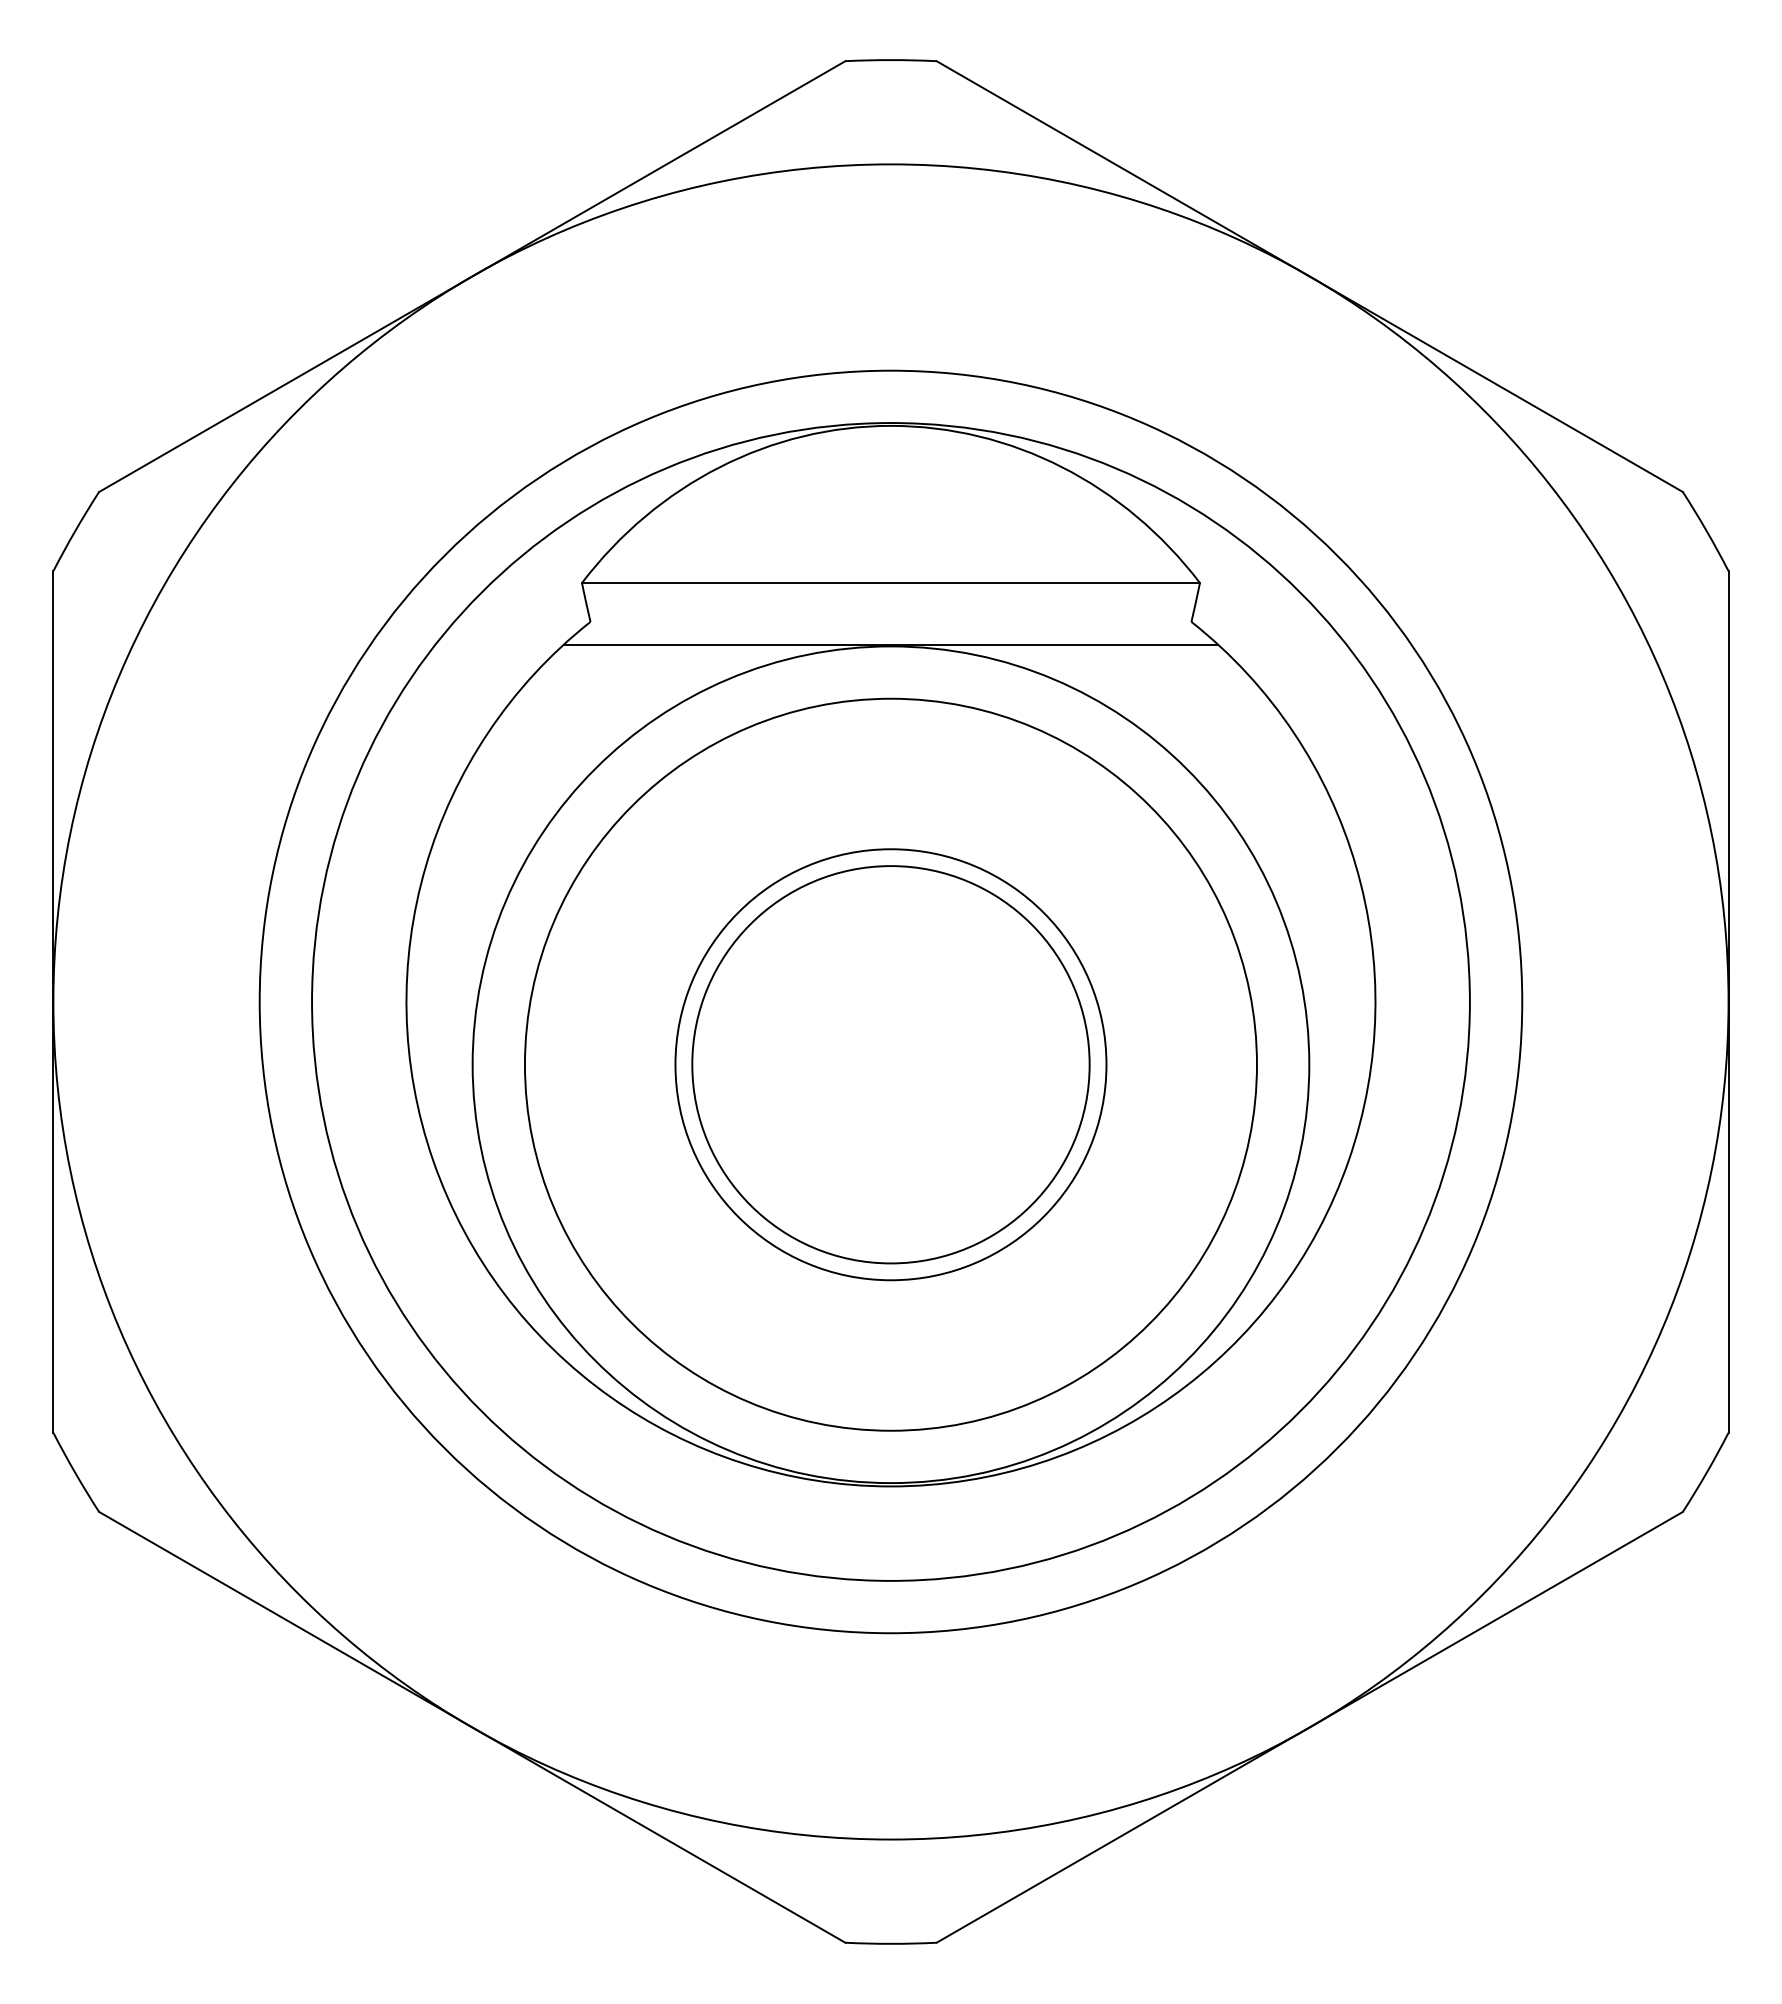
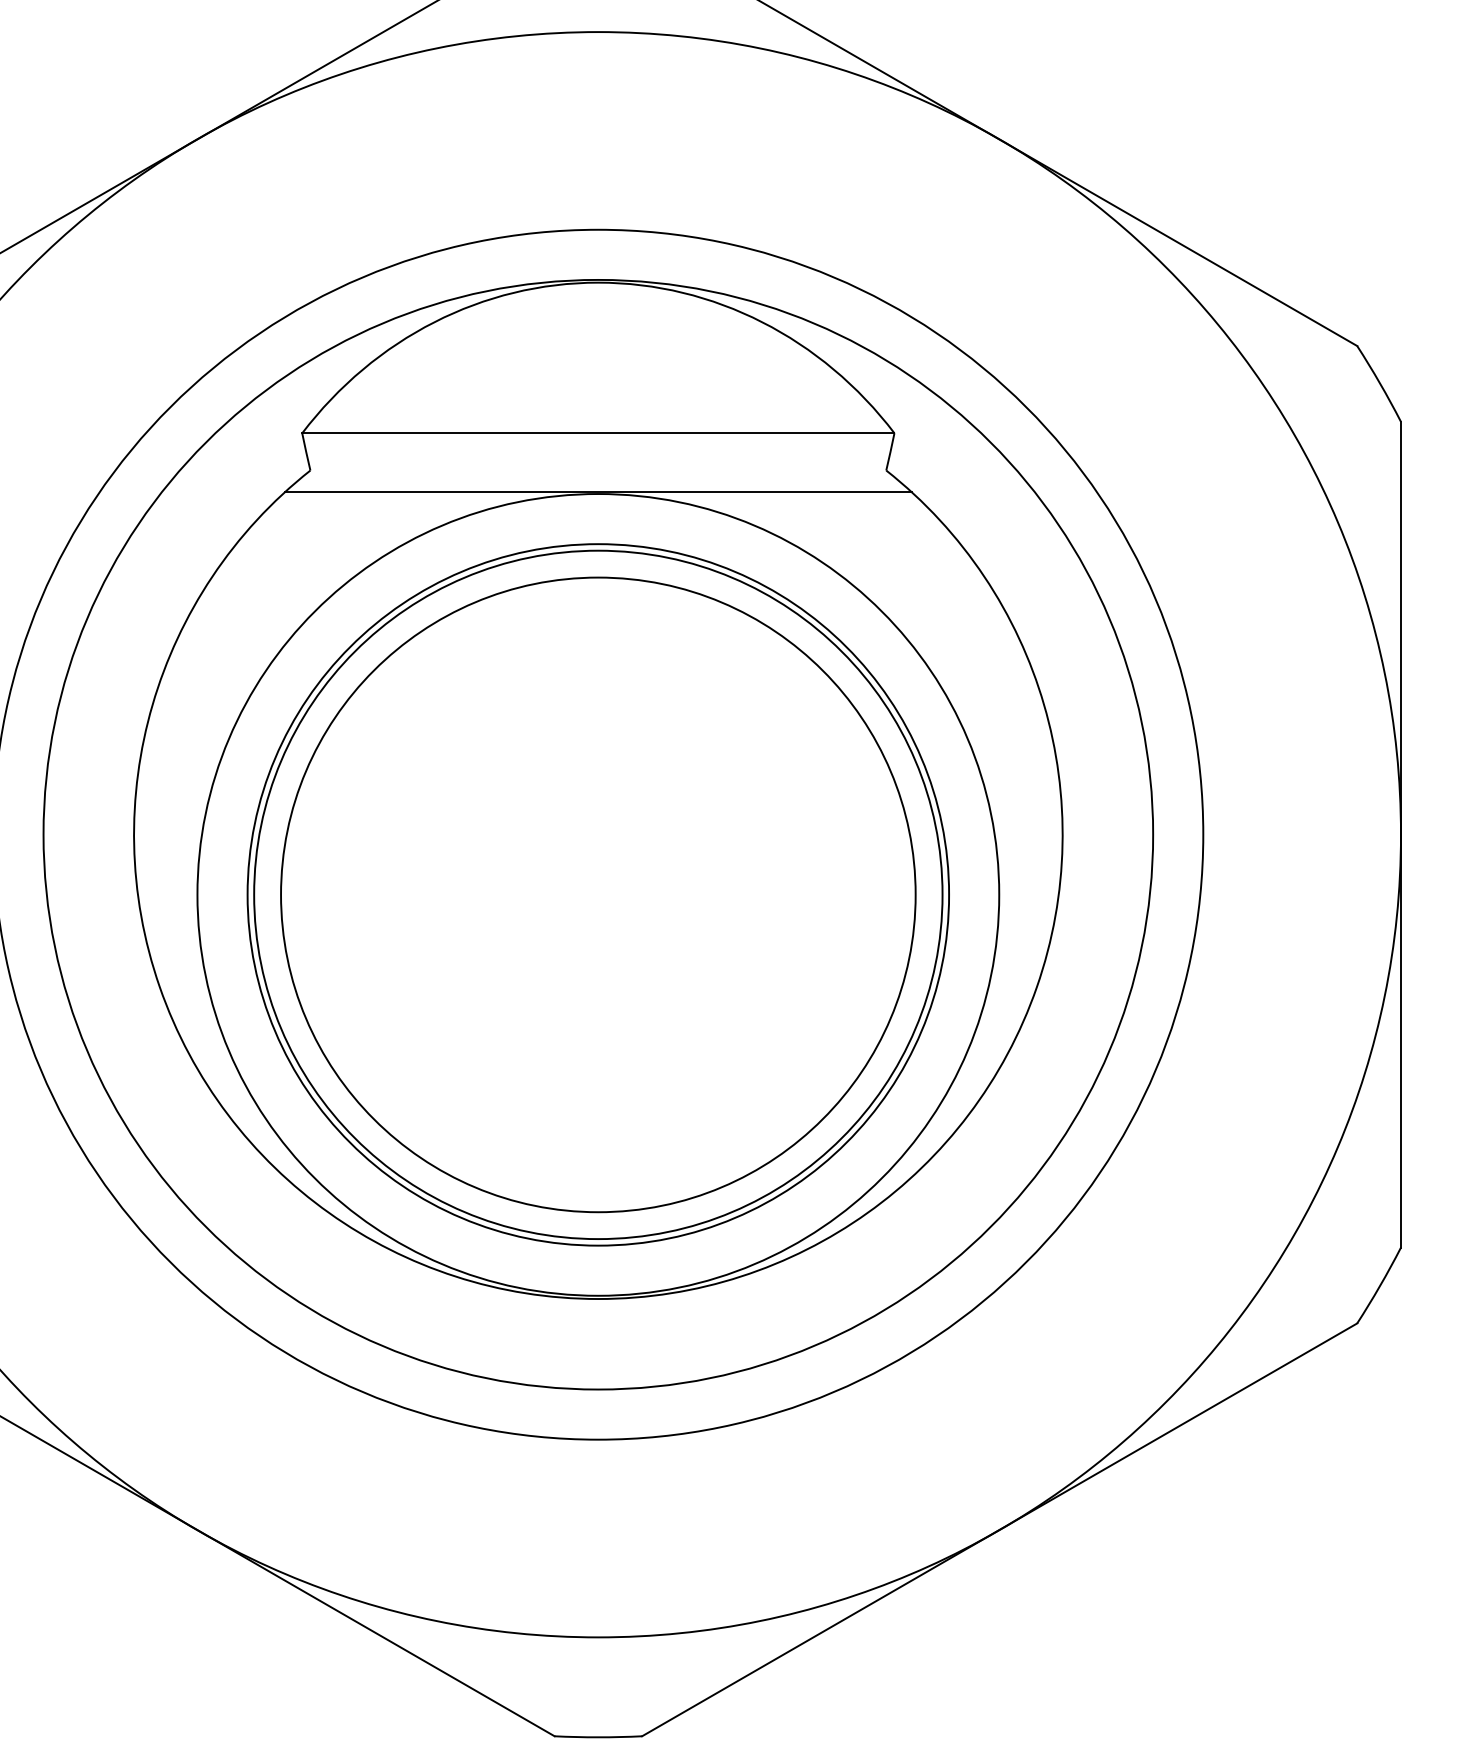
circle: (890, 1064) -> (597, 894), size x1.67
circle: (890, 1064) -> (597, 894), size x1.67

